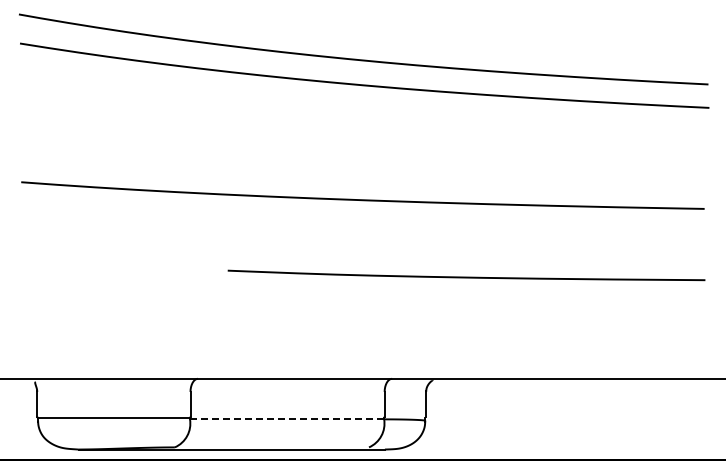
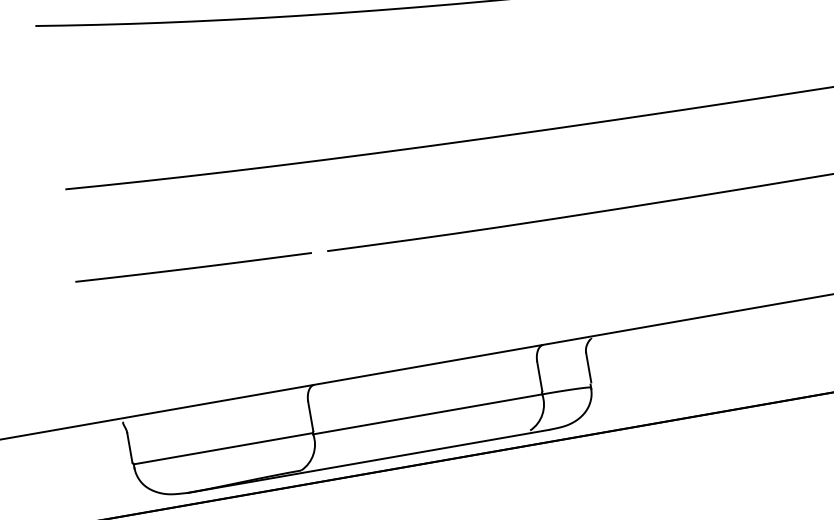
line: (115, 264) -> (193, 267), added
line: (286, 419) -> (427, 414), dashed -> solid

